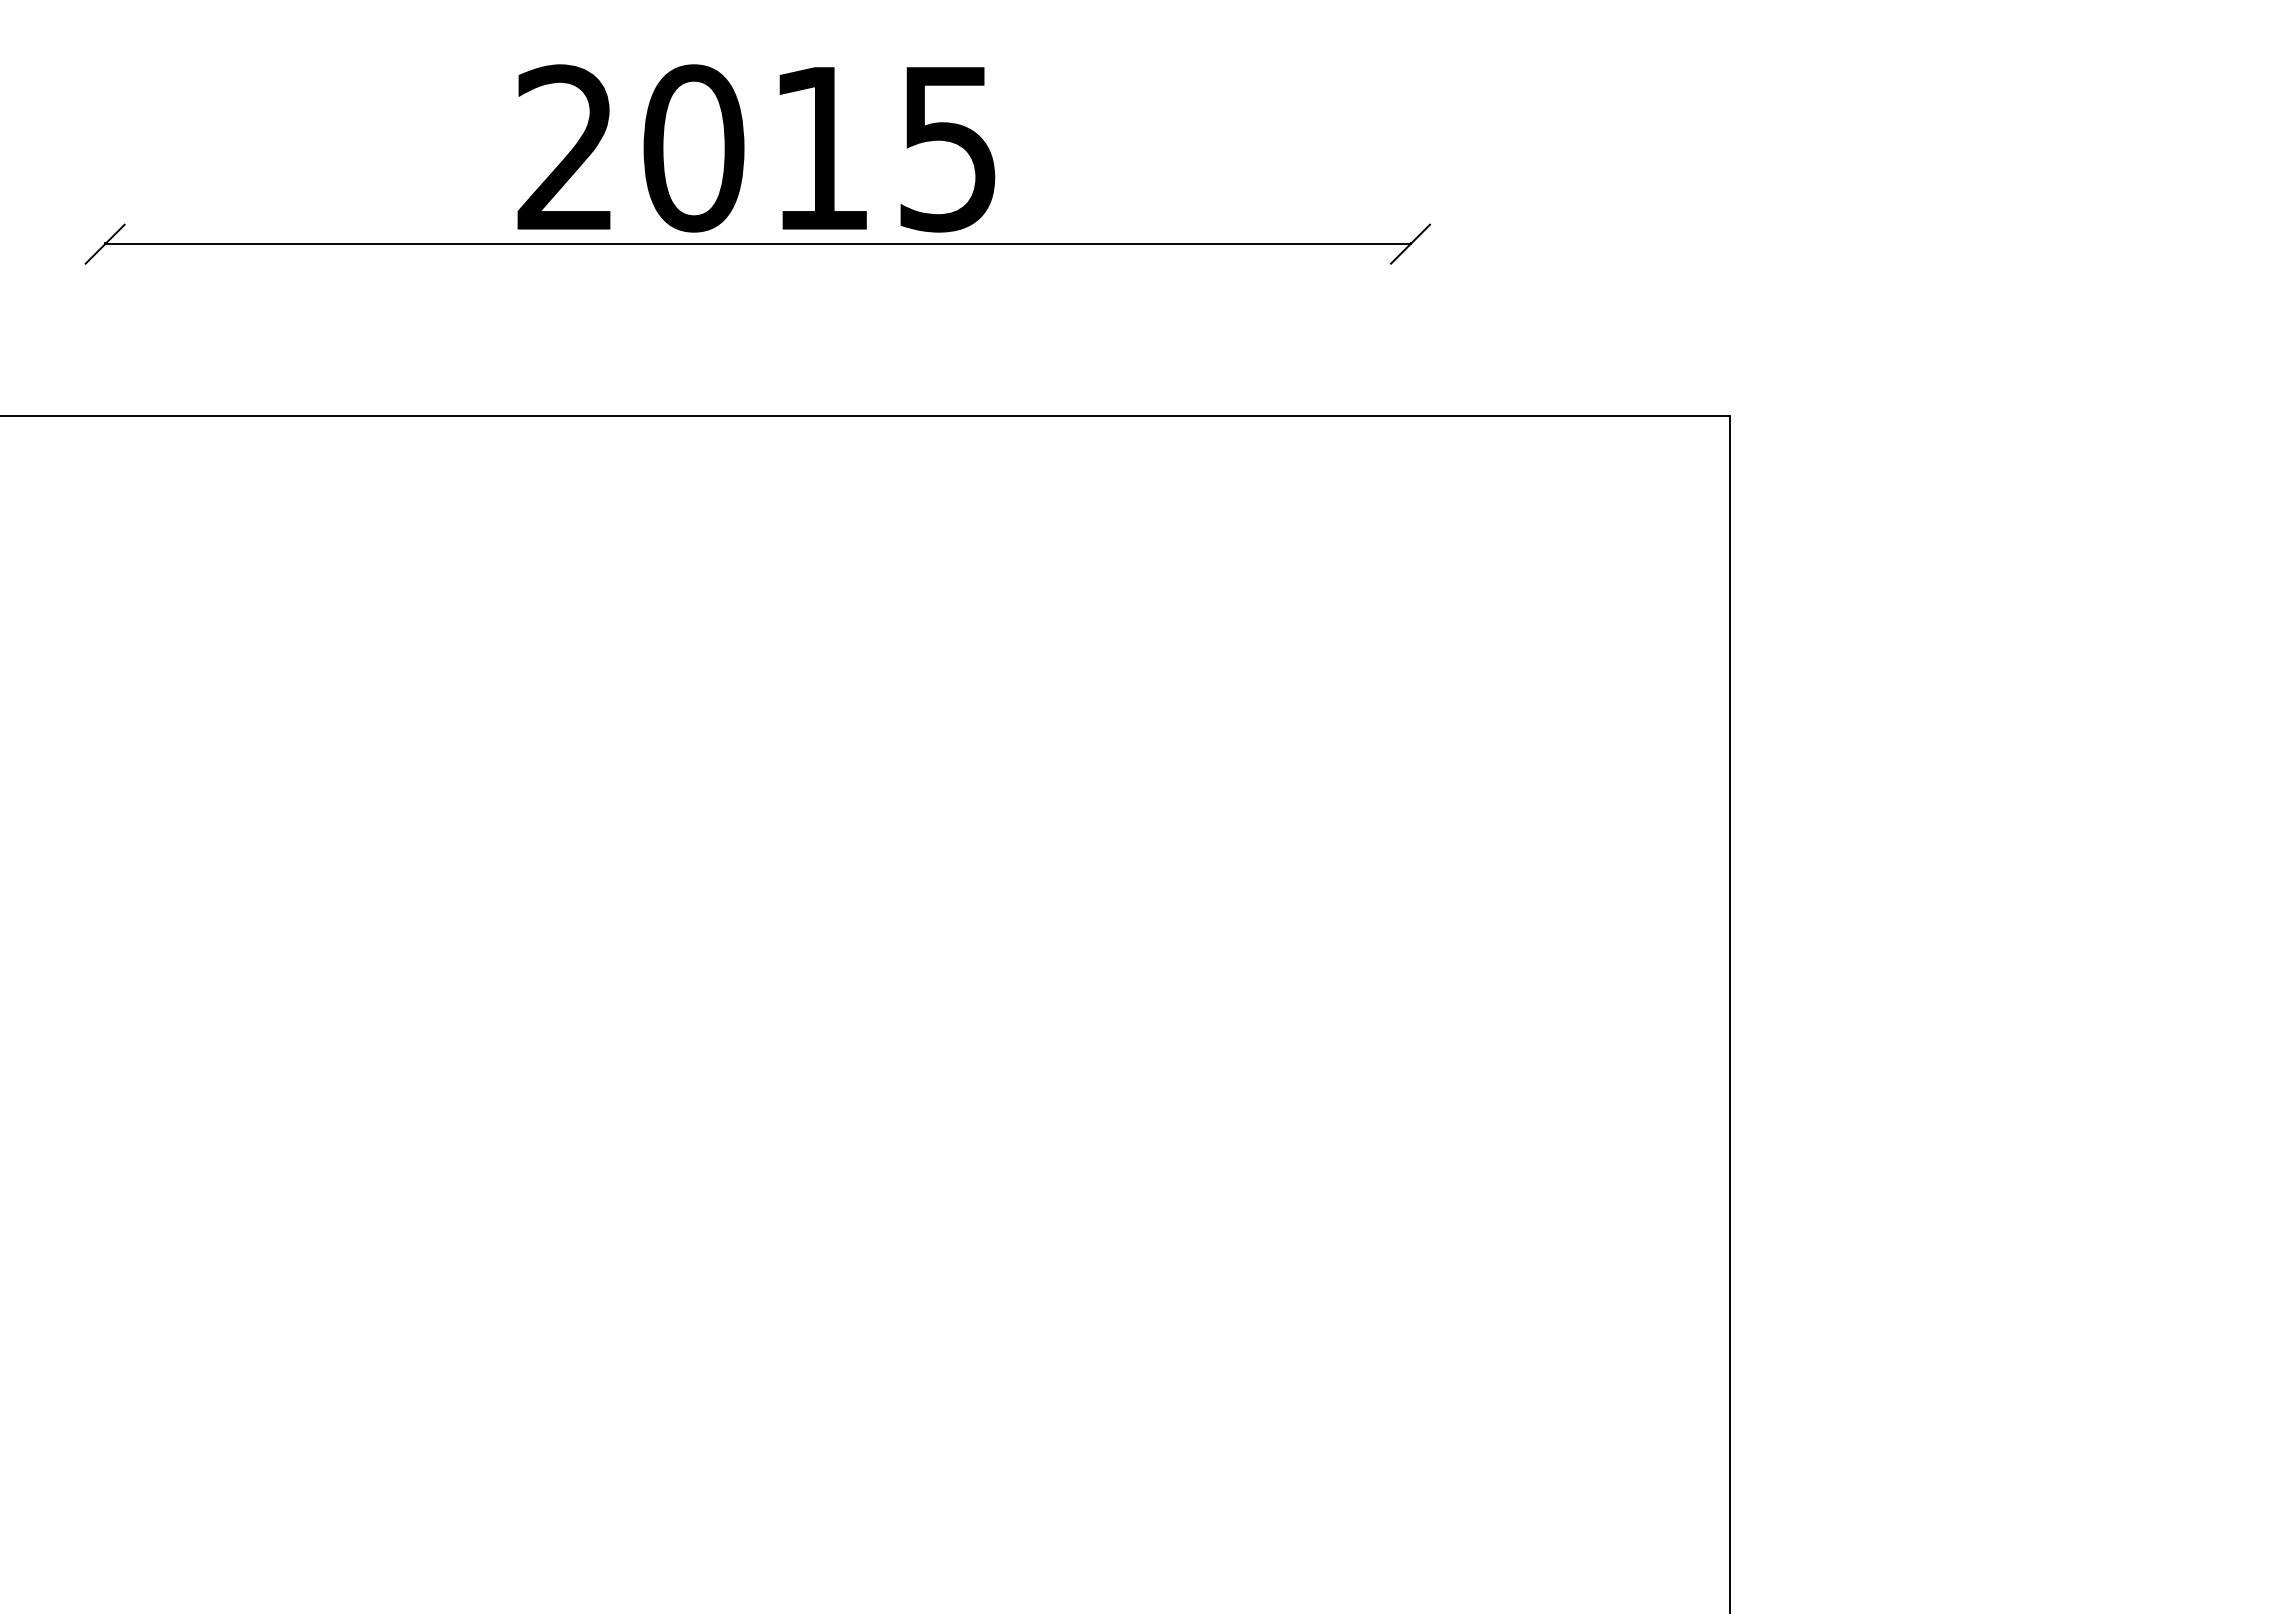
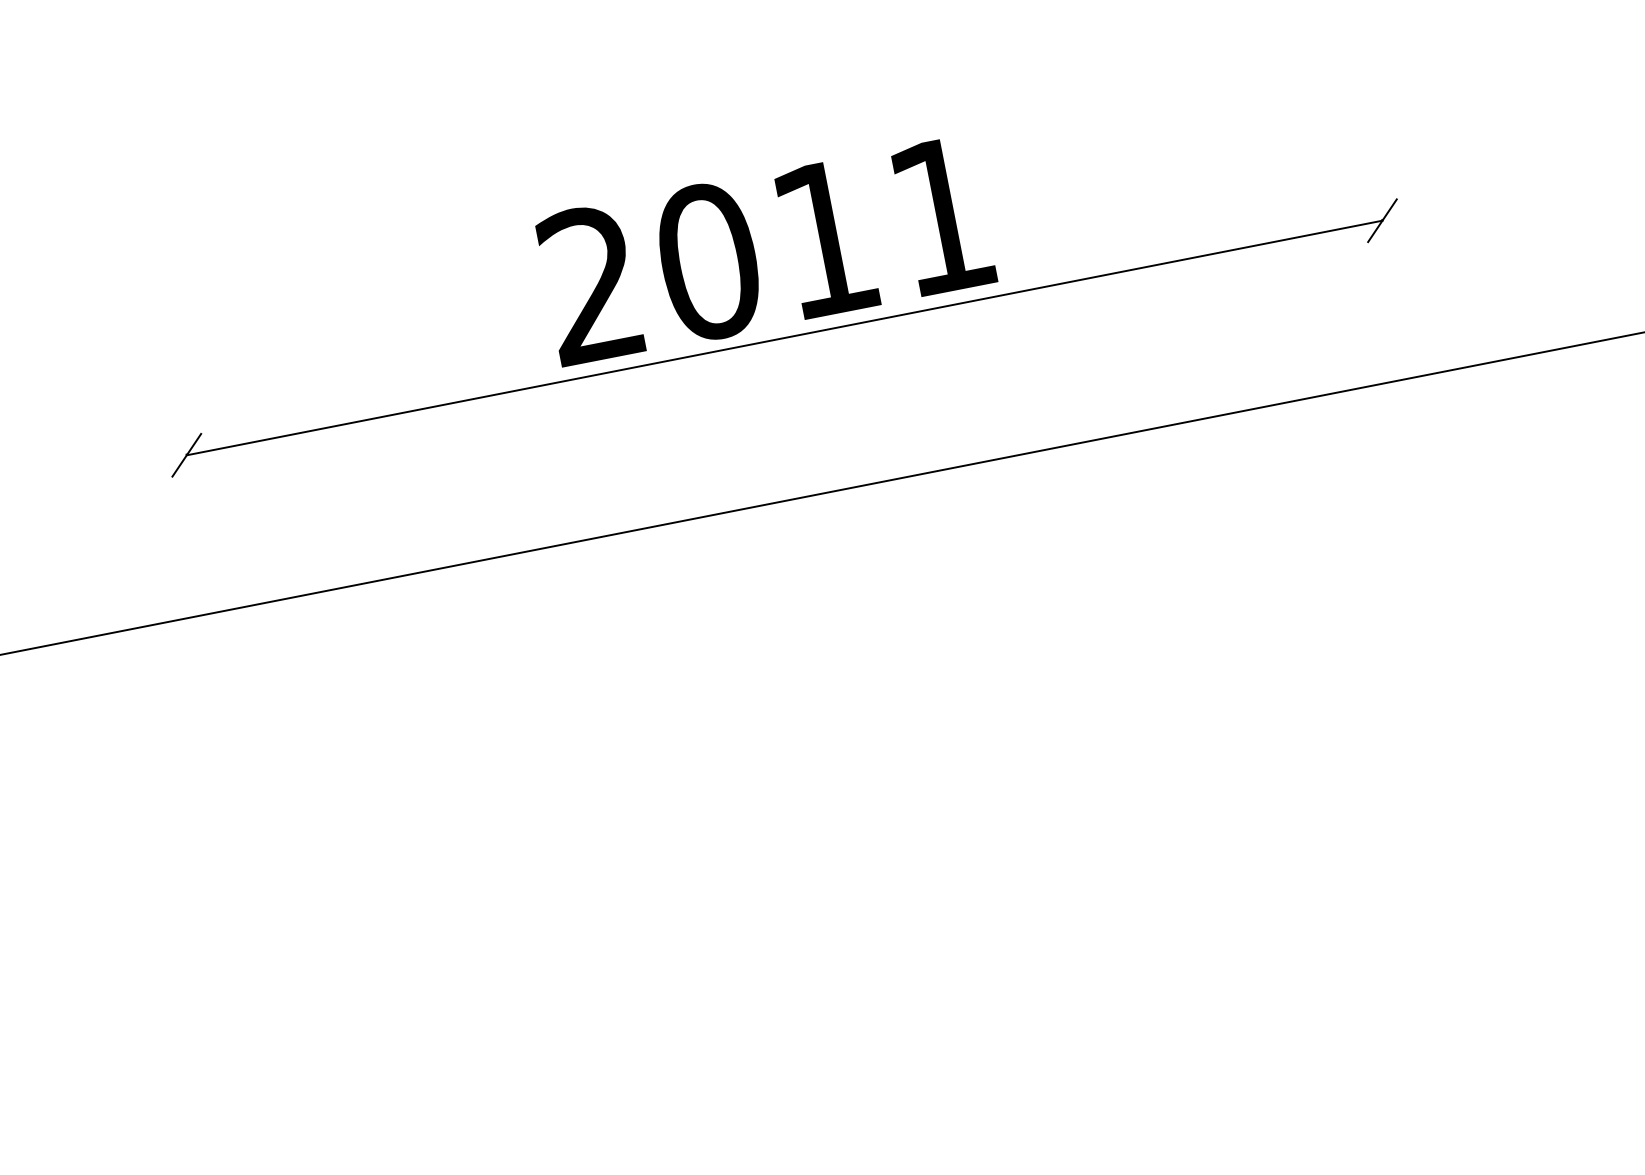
text: (947, 149) -> (941, 217), 2015 -> 2011

